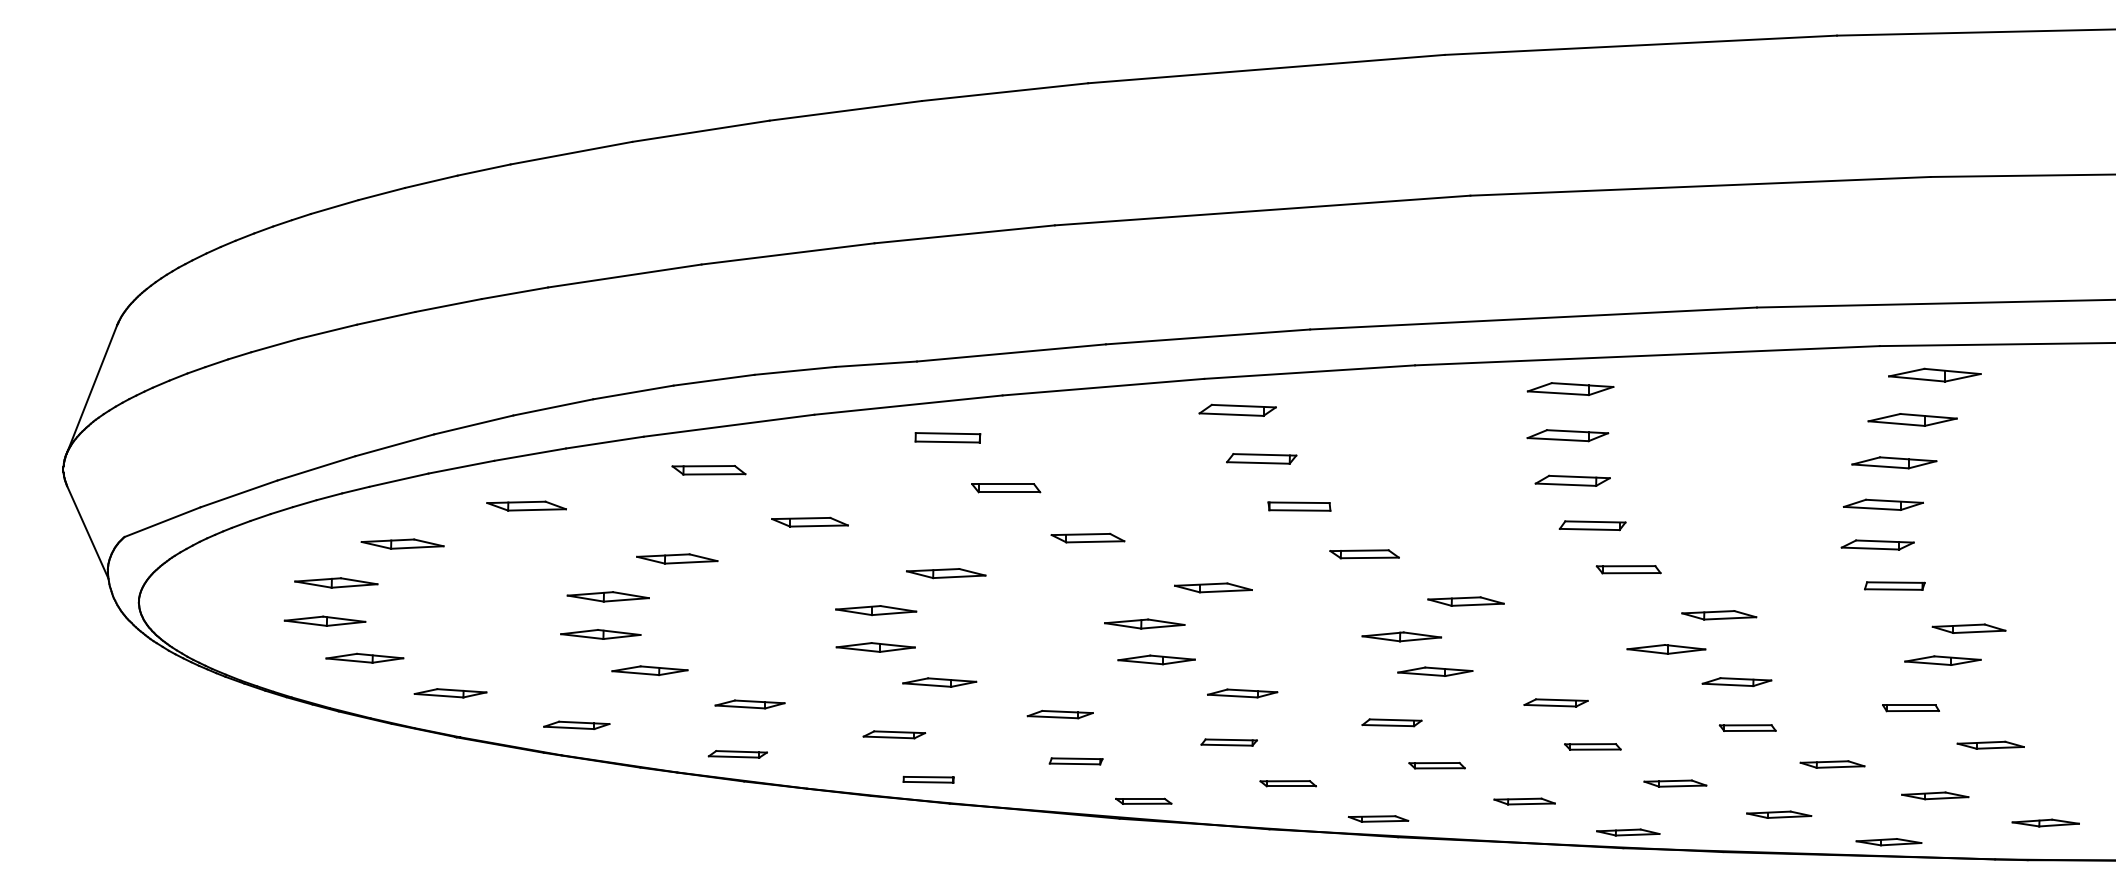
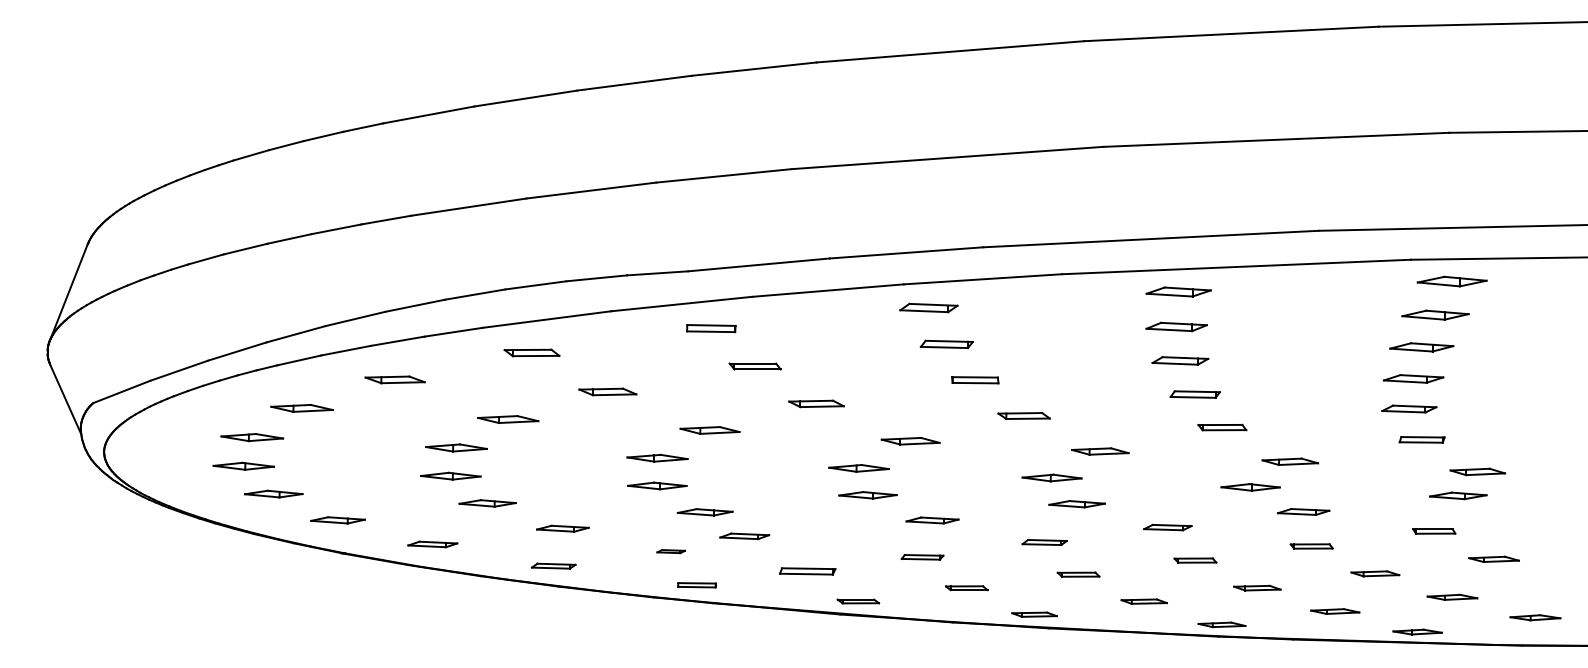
part: (1059, 714) -> (744, 536), moved
part: (894, 734) -> (671, 551), size x0.6
part: (1075, 761) -> (807, 571), size x1.4

